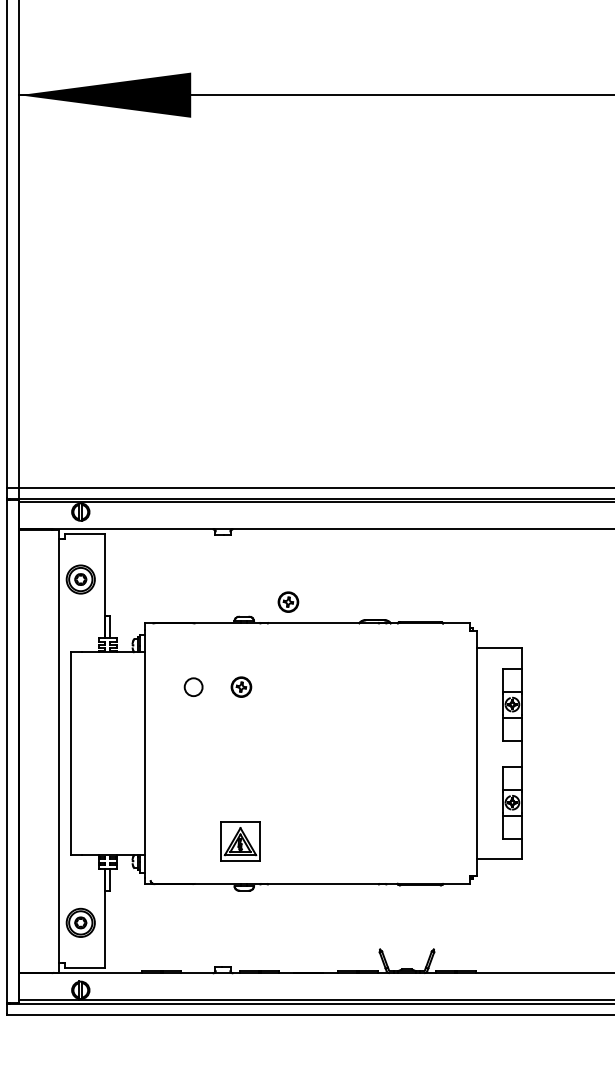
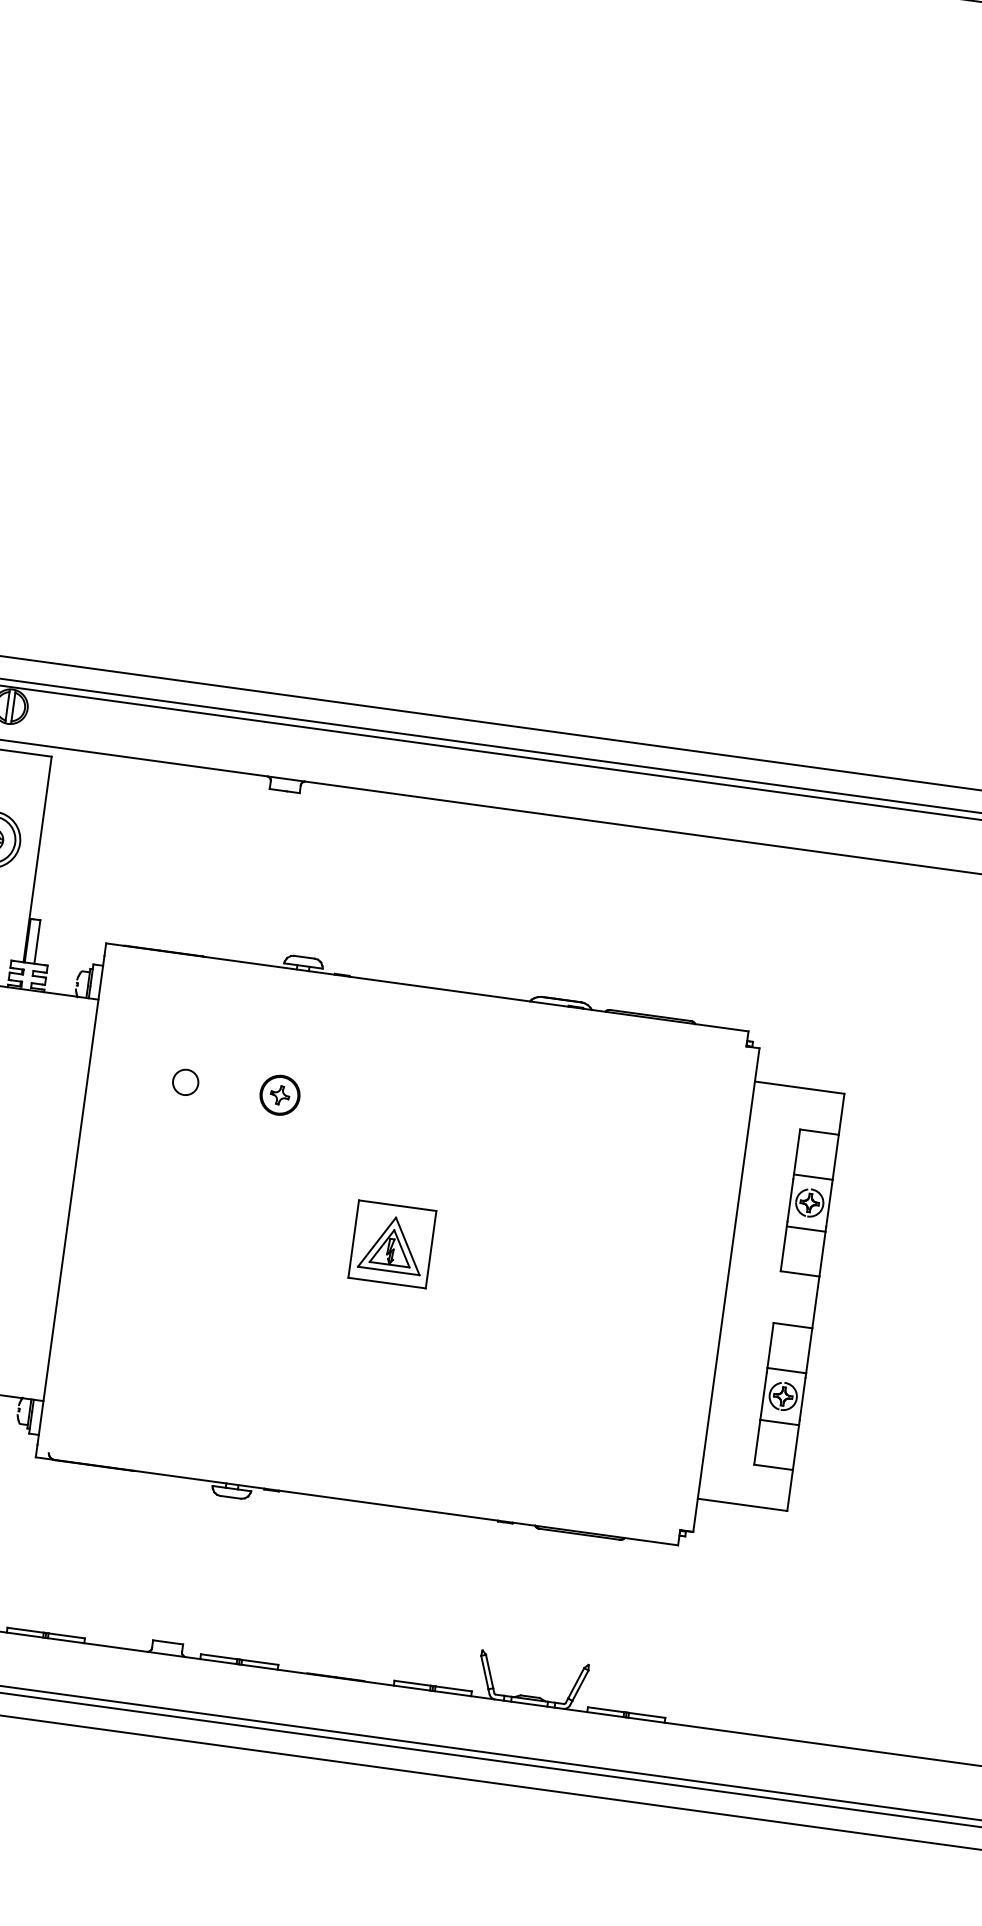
part: (288, 601) -> (395, 939), removed
circle: (193, 686) -> (185, 1081), size x0.71
part: (240, 841) -> (392, 1244), moved

